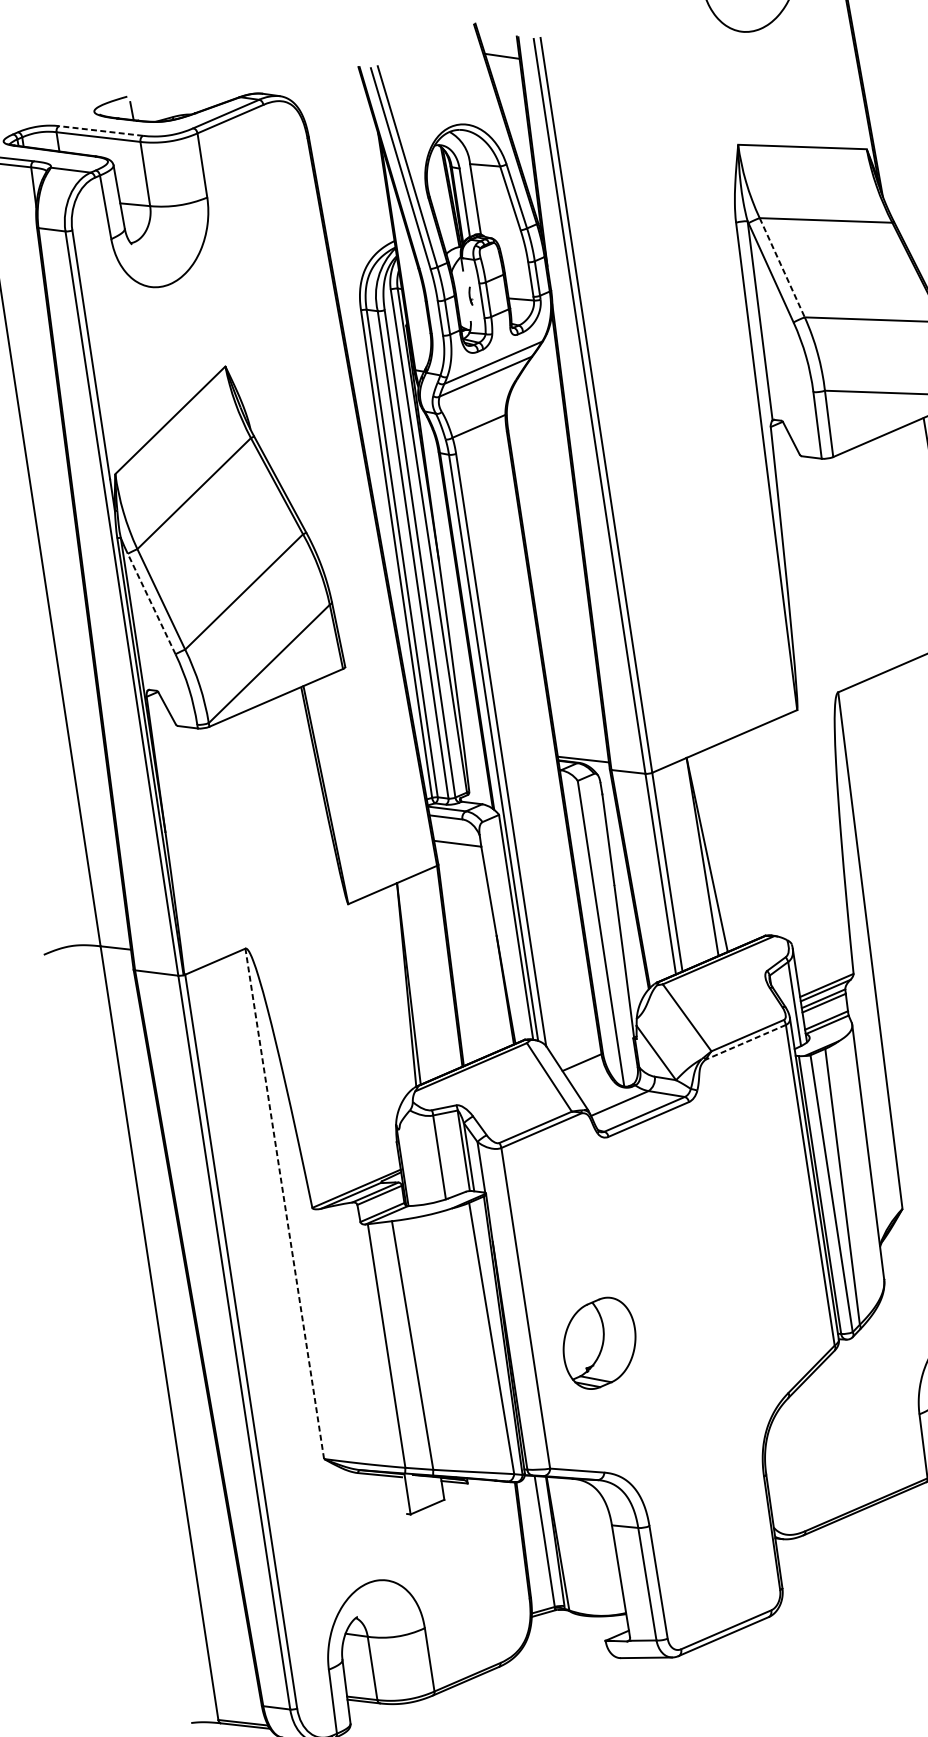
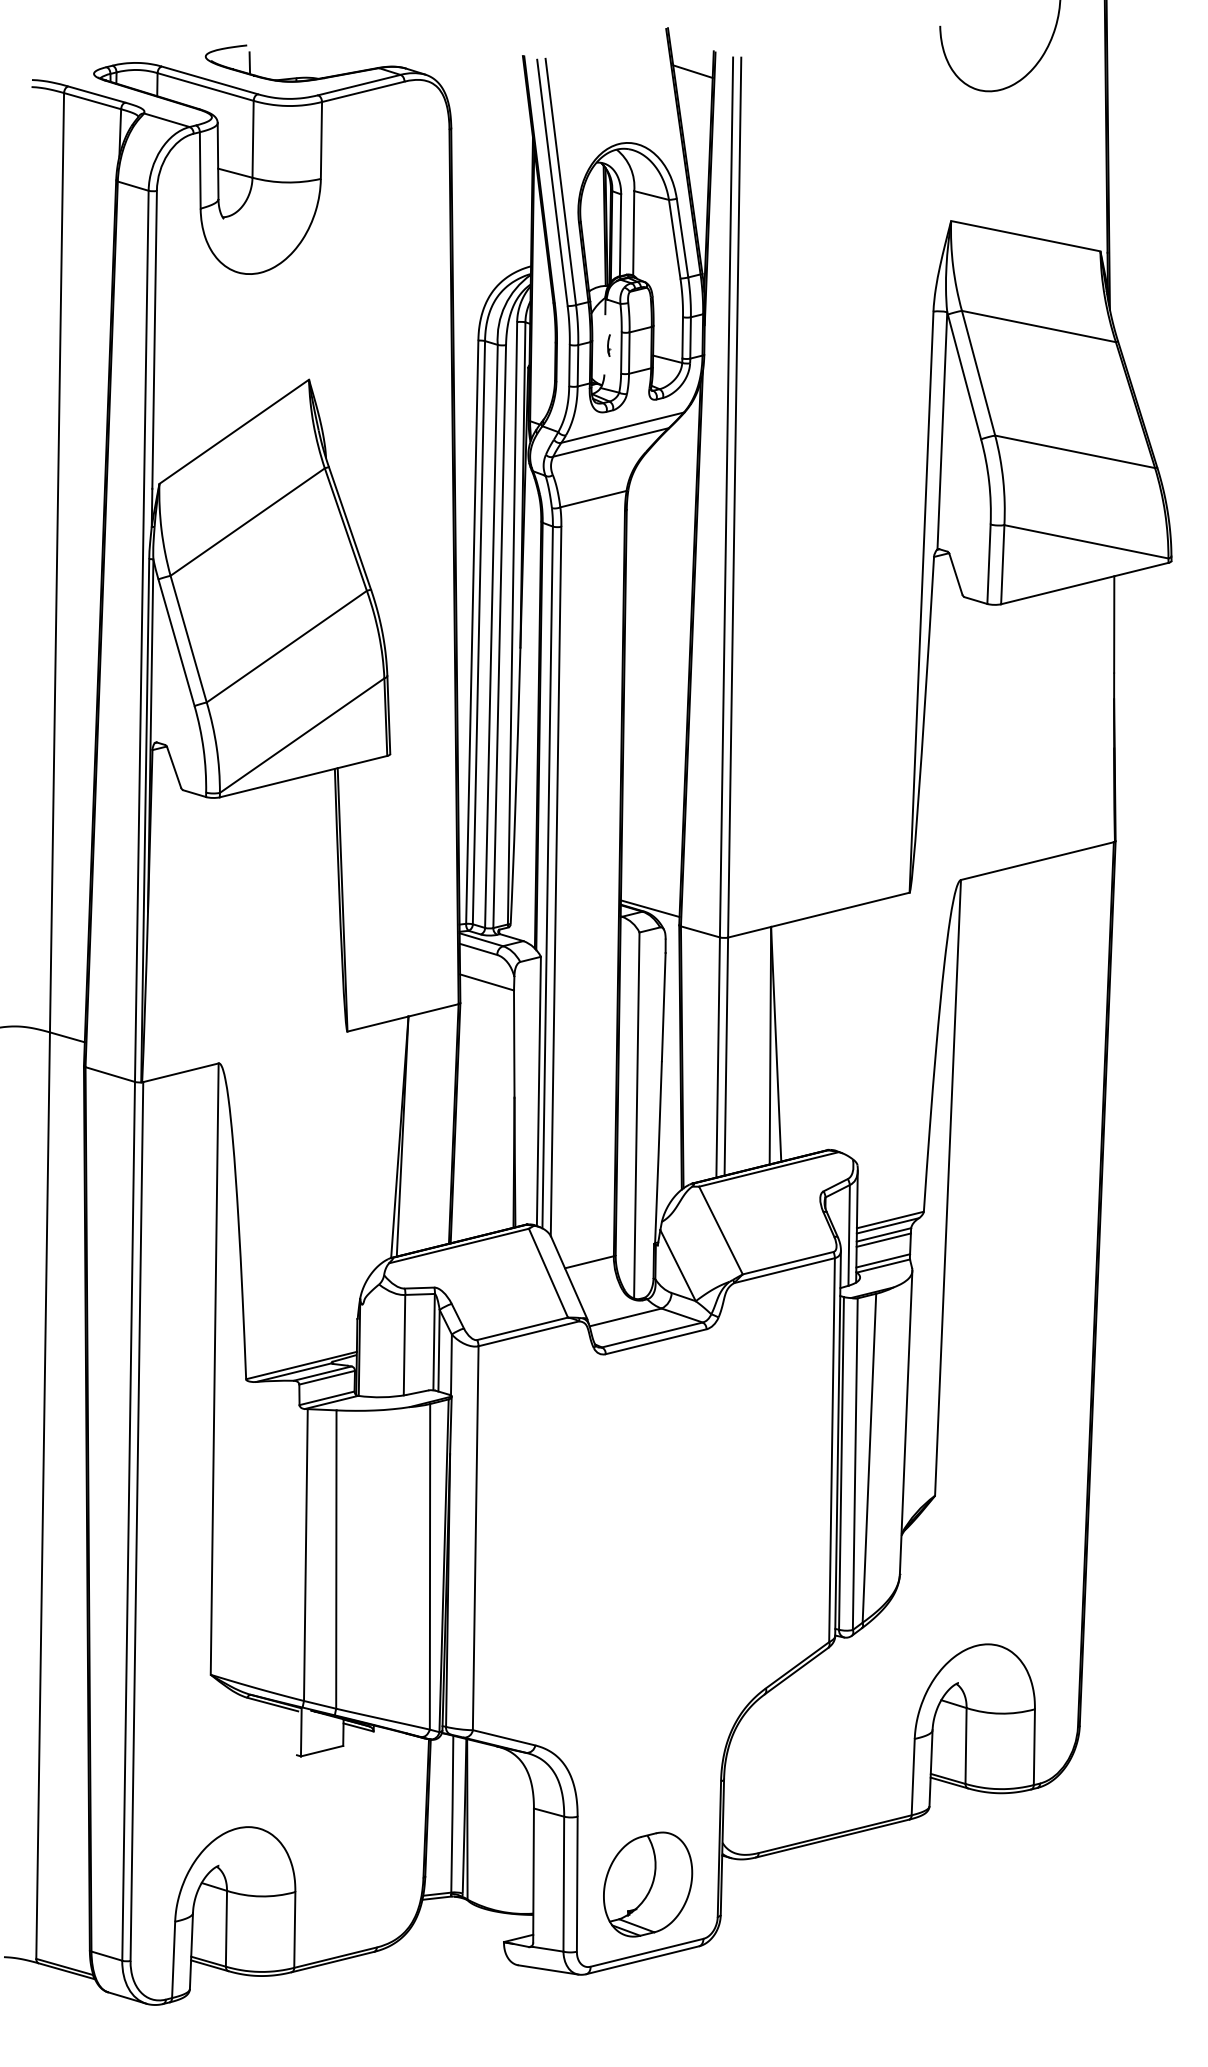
line: (100, 131) -> (209, 80), dashed -> solid
line: (782, 267) -> (978, 373), dashed -> solid
line: (151, 603) -> (176, 642), dashed -> solid
line: (745, 1042) -> (784, 1270), dashed -> solid
line: (284, 1204) -> (214, 1369), dashed -> solid
part: (599, 1343) -> (648, 1884), moved

